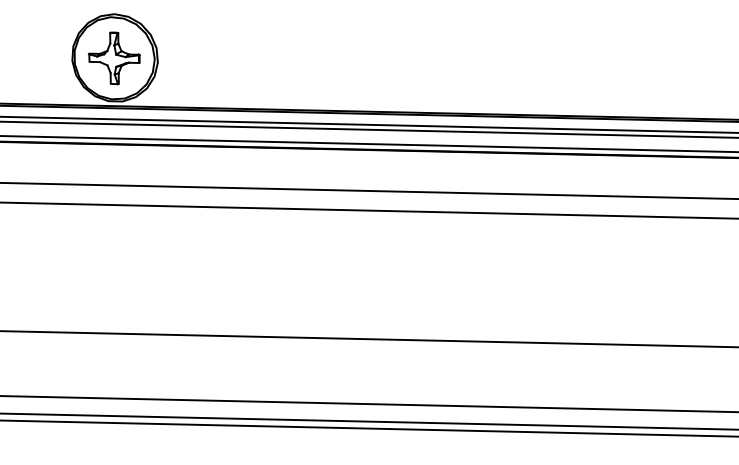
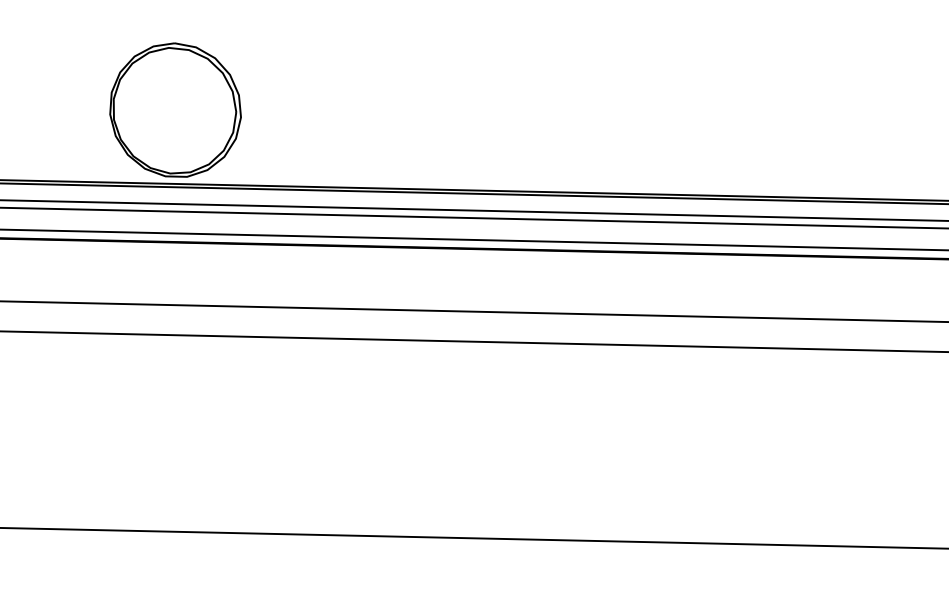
part: (113, 58) -> (173, 111), removed

